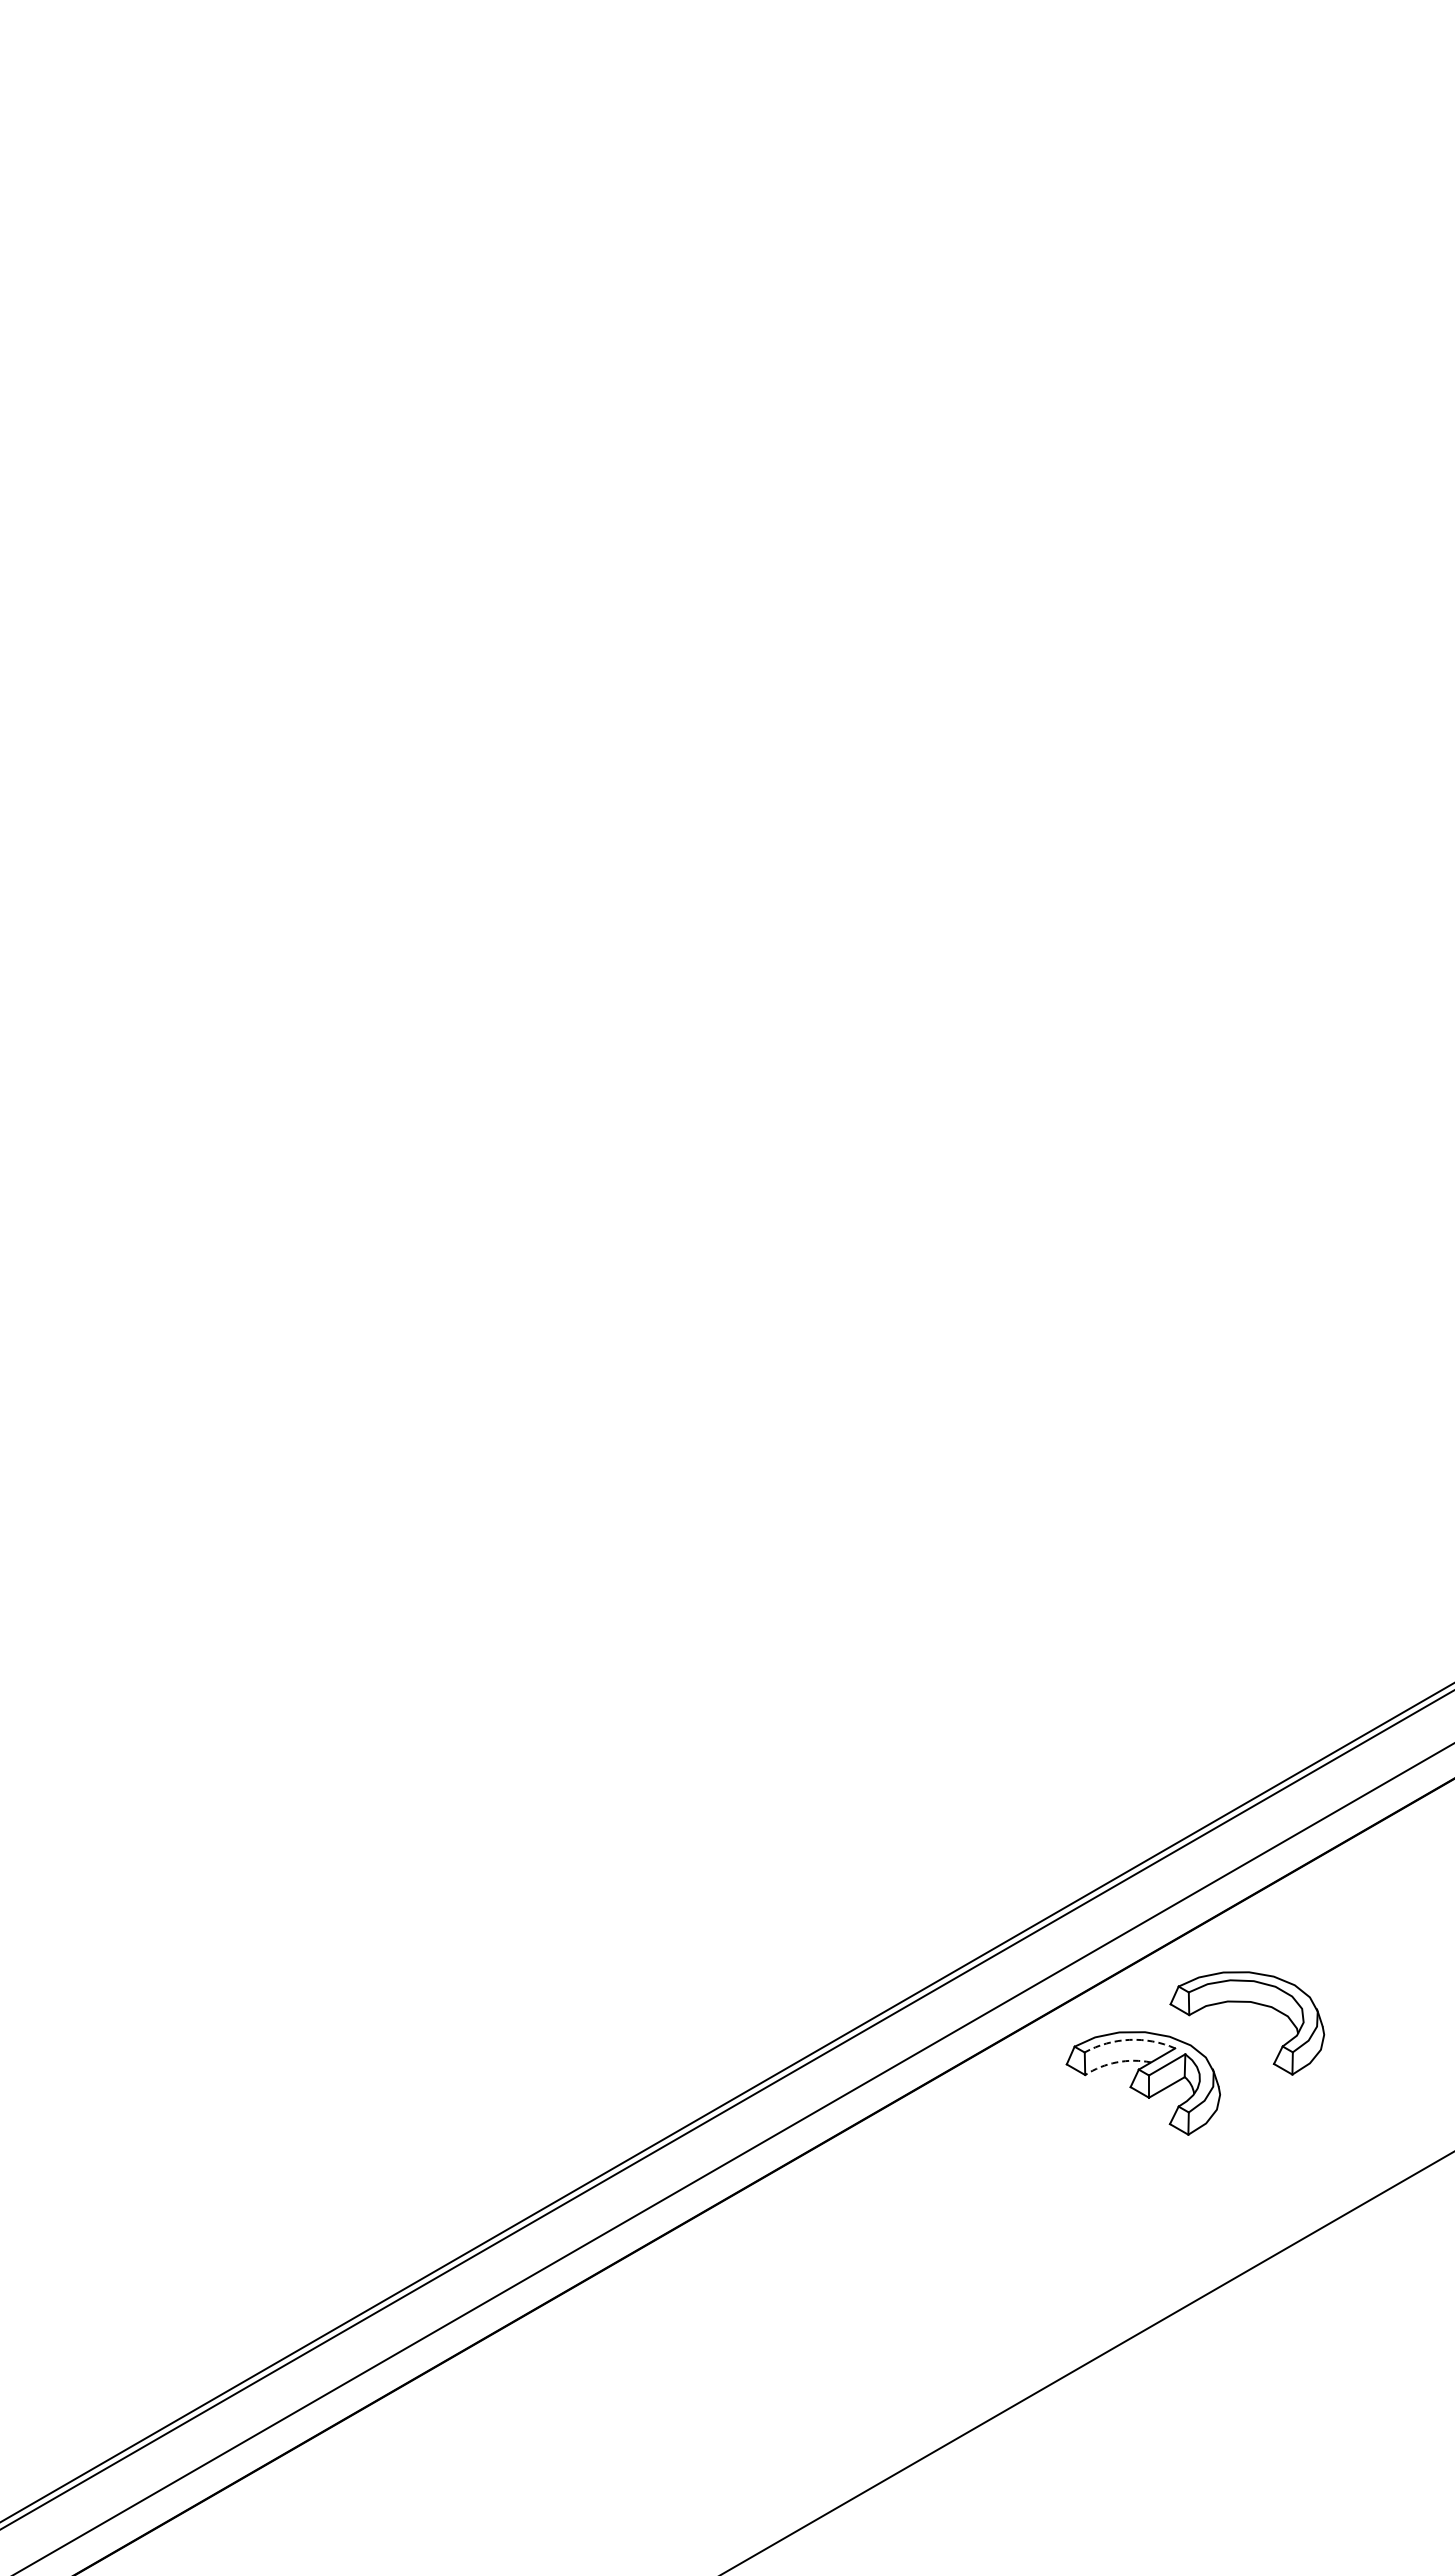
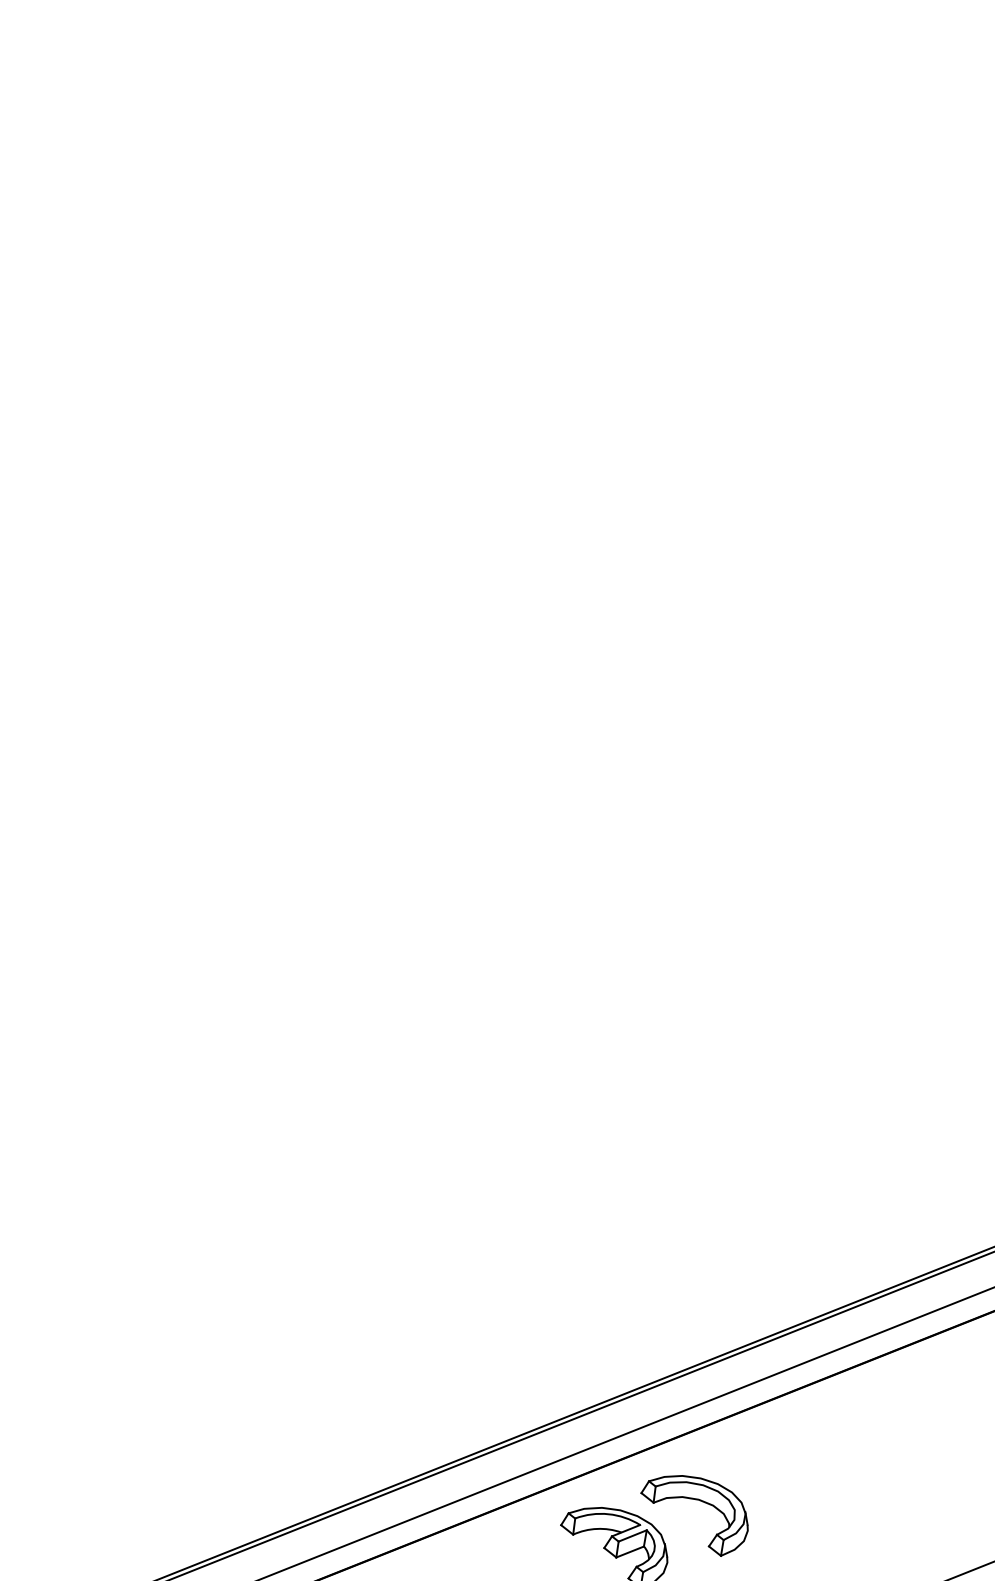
arc: (1129, 2039) -> (608, 1513), dashed -> solid
arc: (1116, 2062) -> (596, 1528), dashed -> solid

